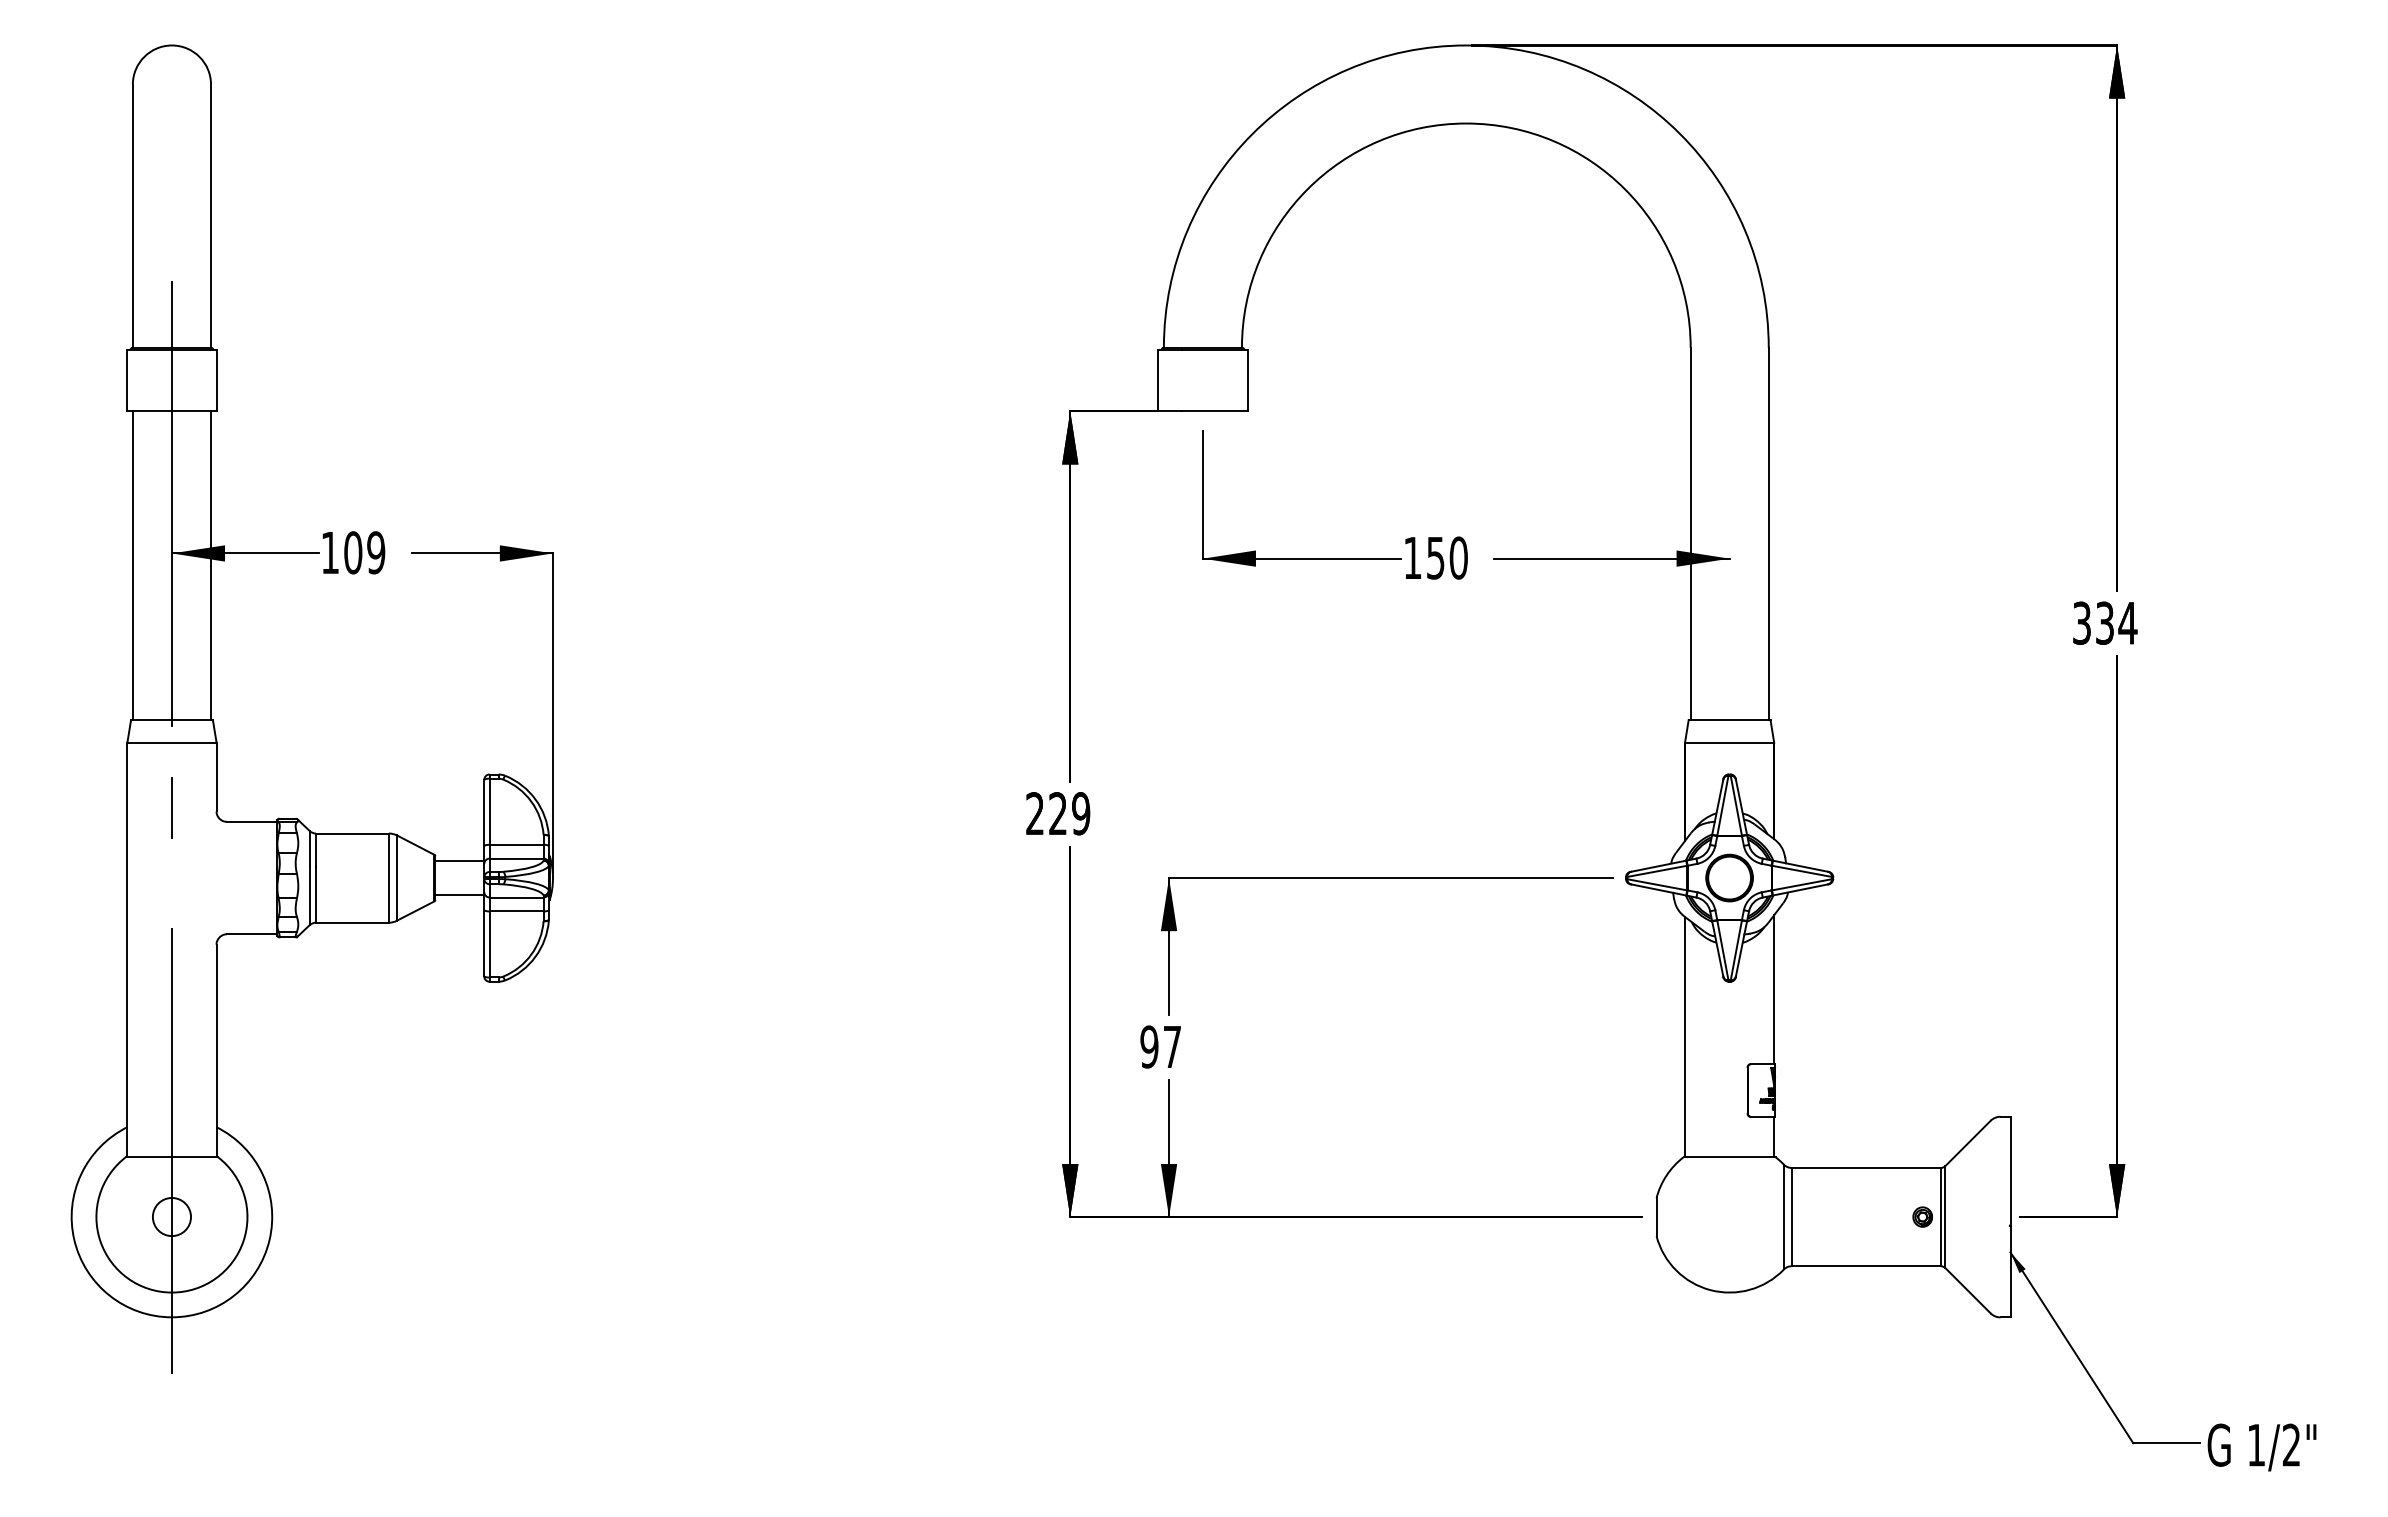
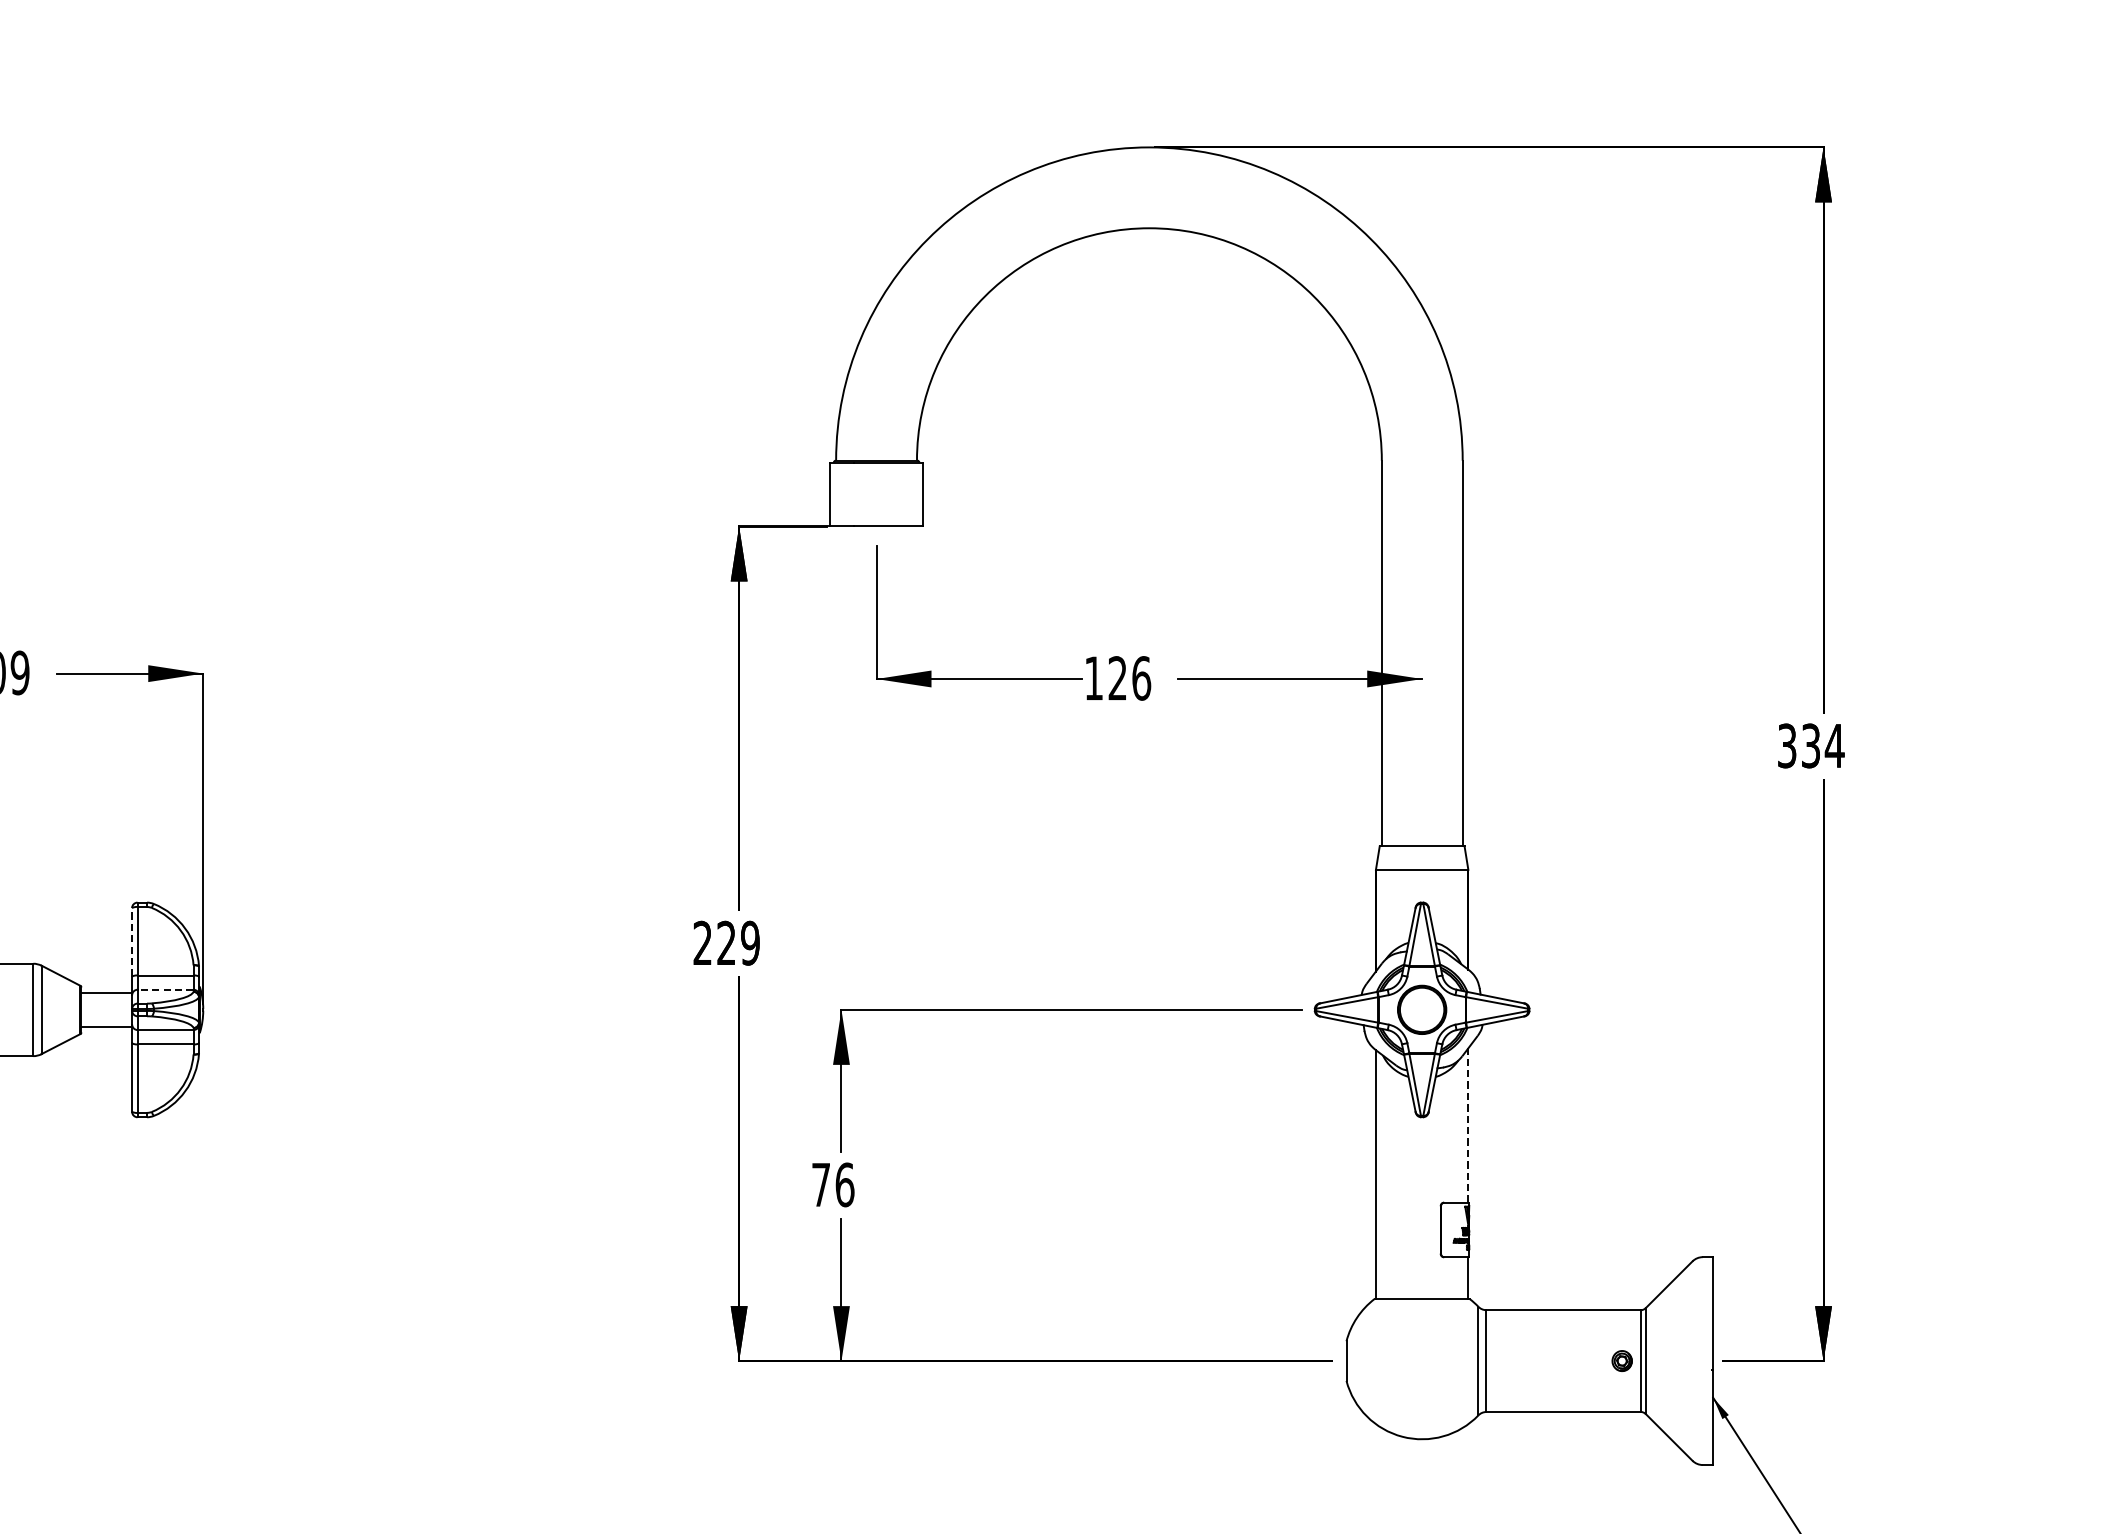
text: (1447, 557) -> (1129, 677), 150 -> 126
line: (484, 812) -> (132, 941), solid -> dashed
line: (516, 858) -> (165, 989), solid -> dashed
line: (1774, 989) -> (1468, 1125), solid -> dashed
text: (1160, 1046) -> (832, 1184), 97 -> 76

